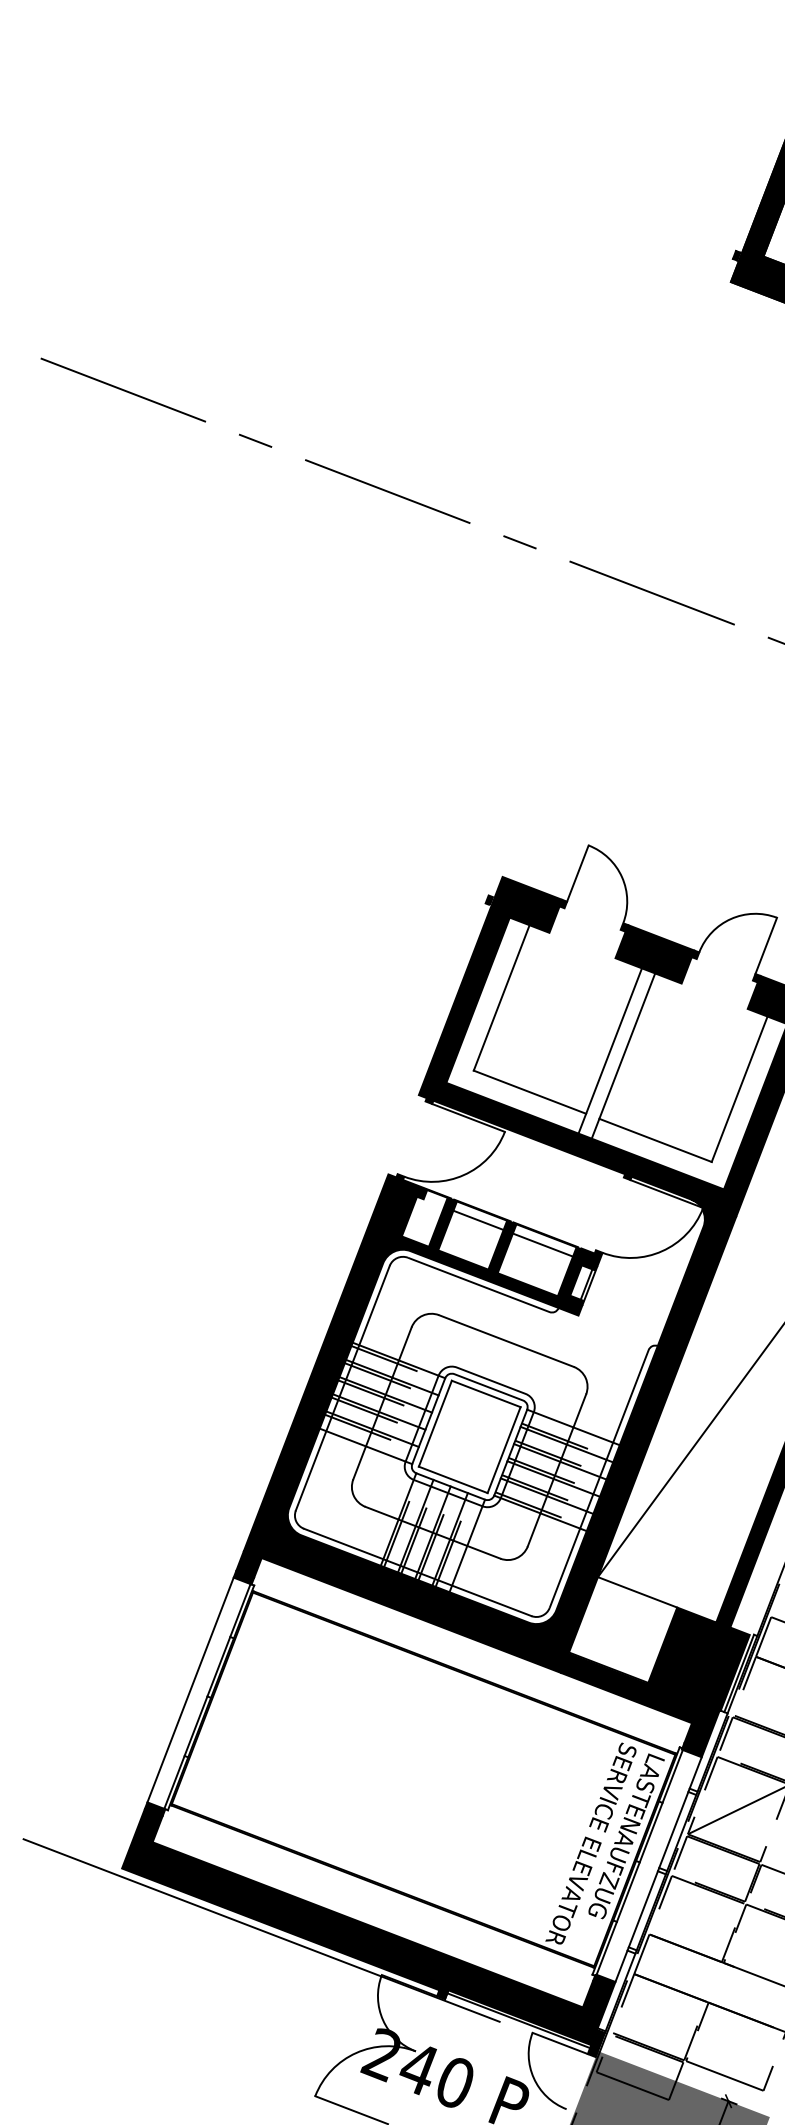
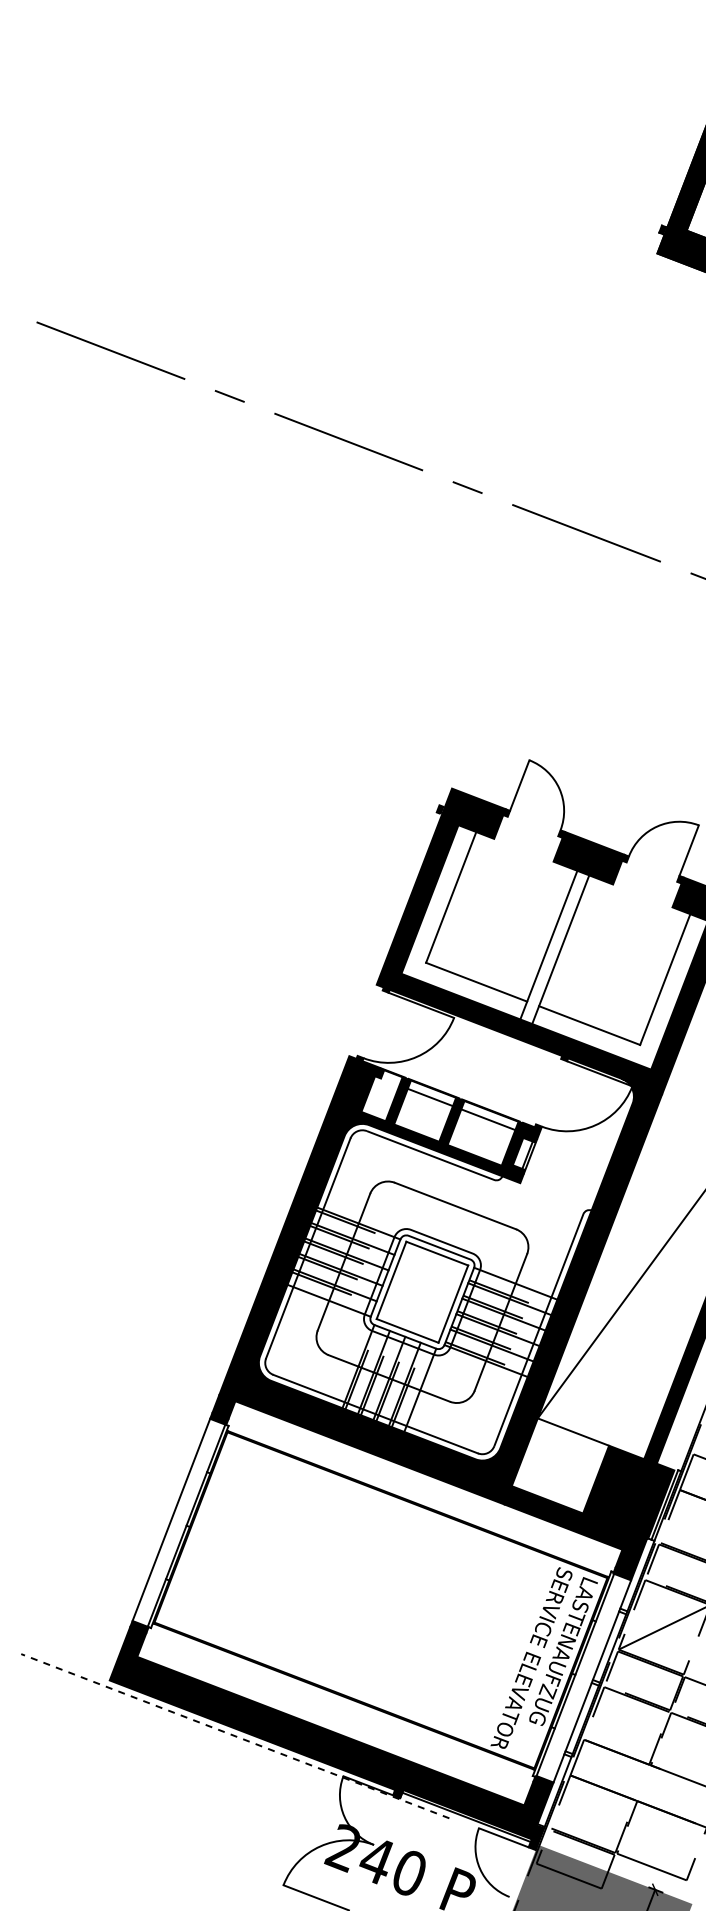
line: (260, 1930) -> (234, 1736), solid -> dashed

